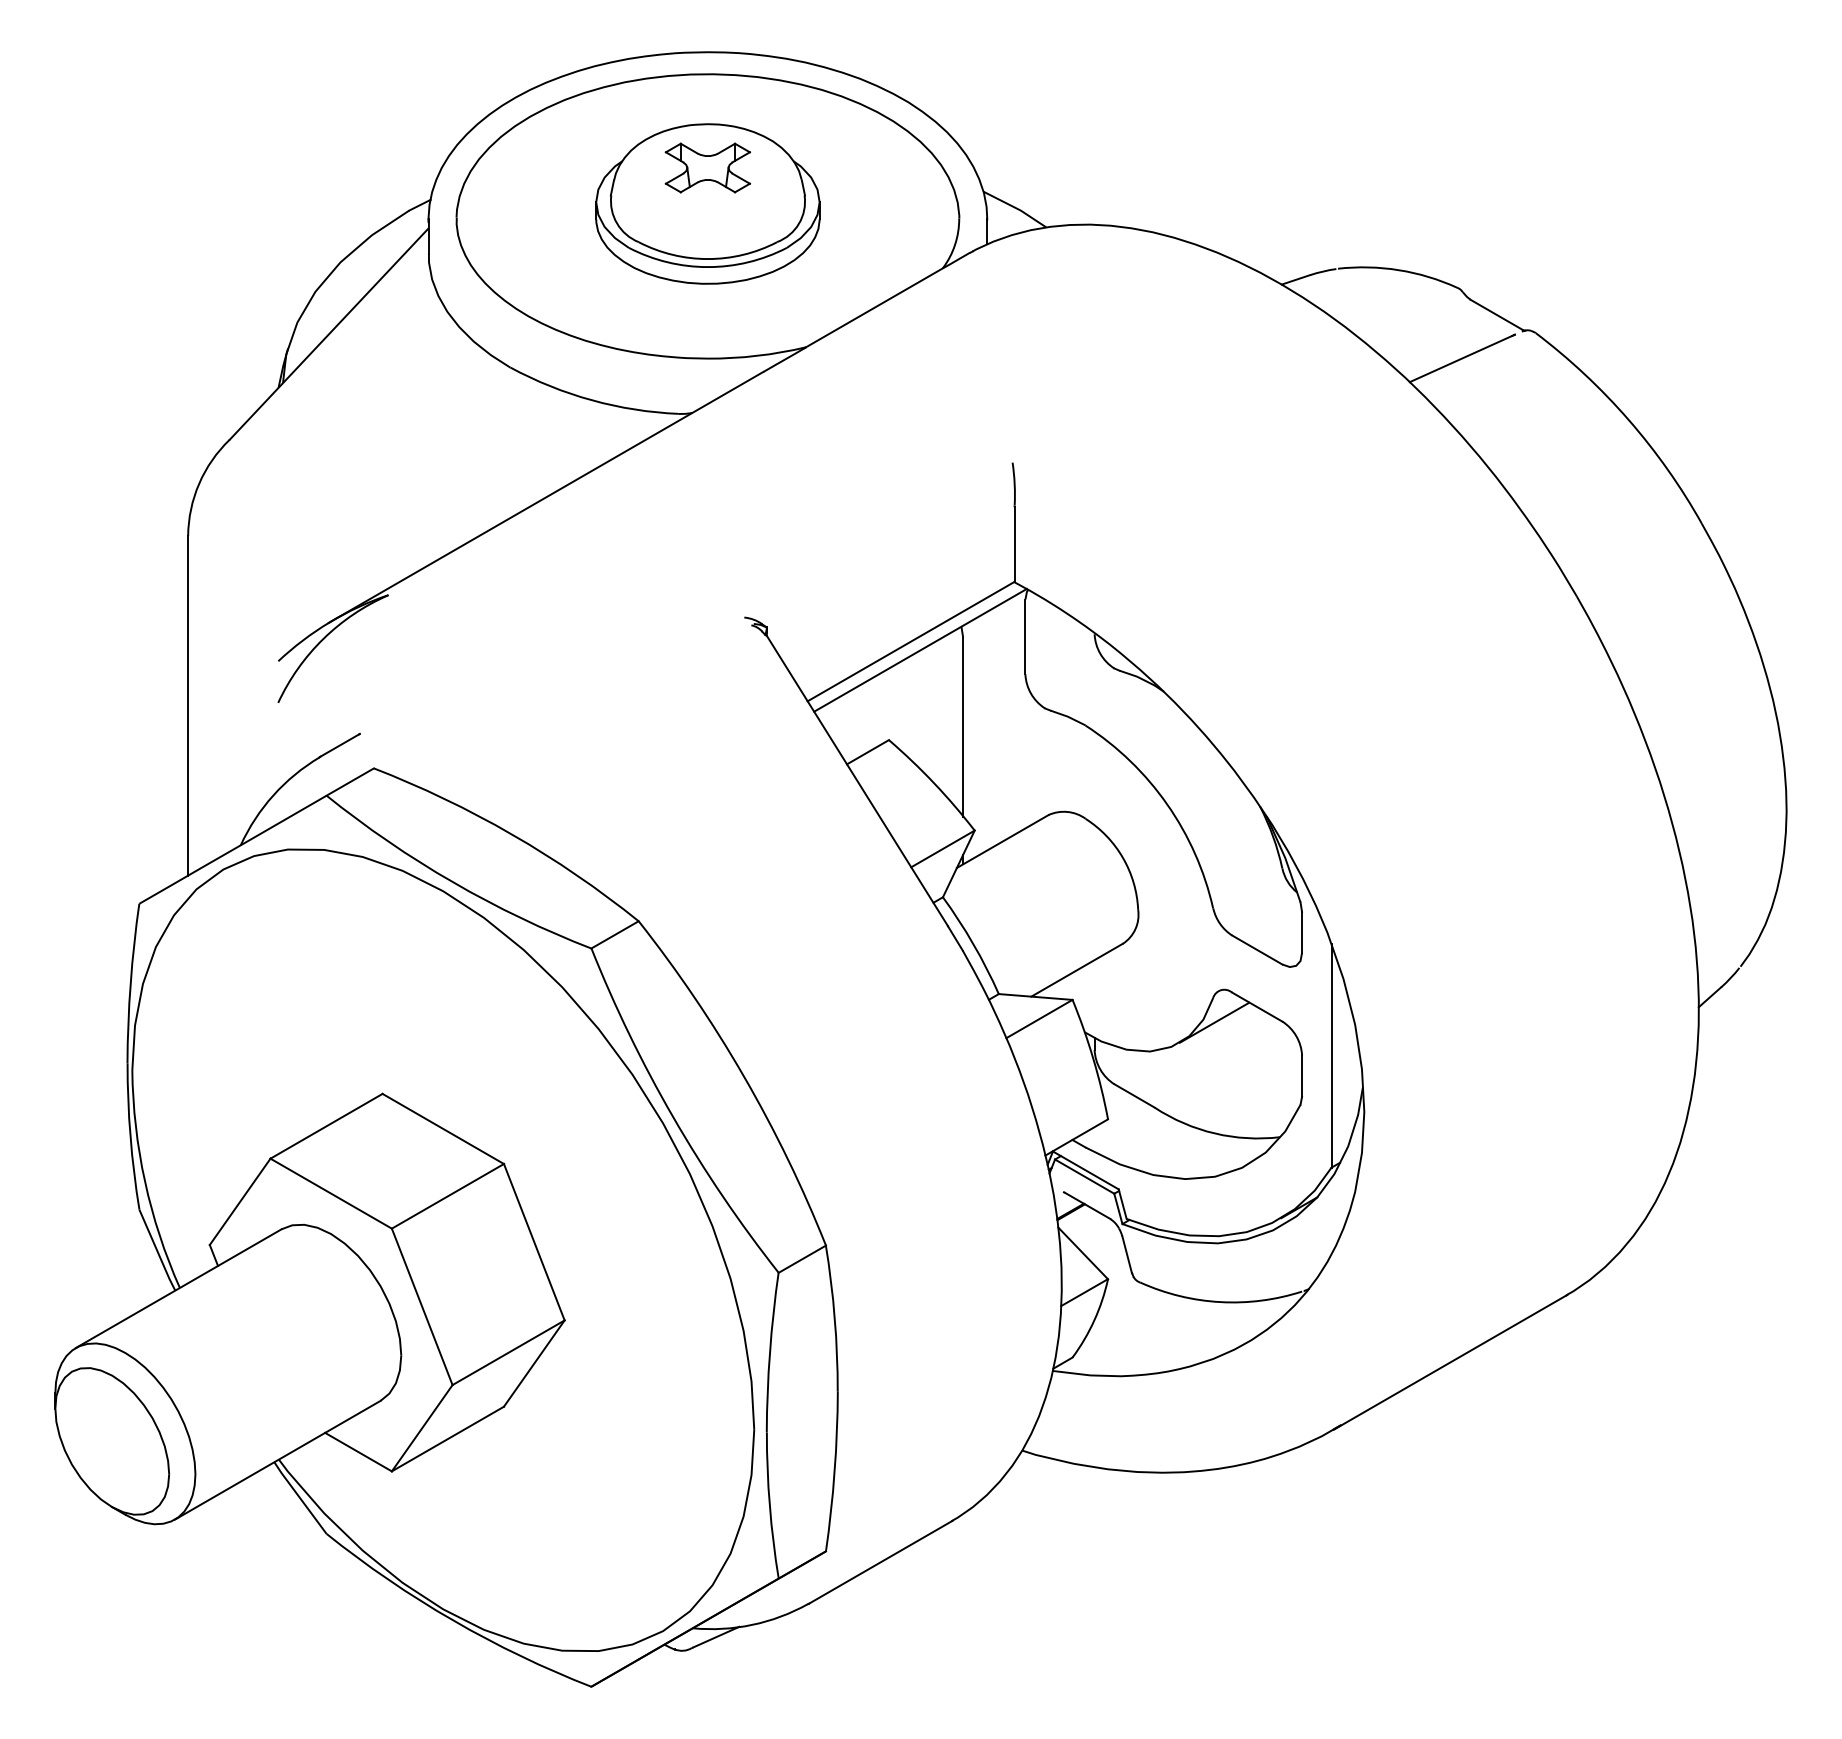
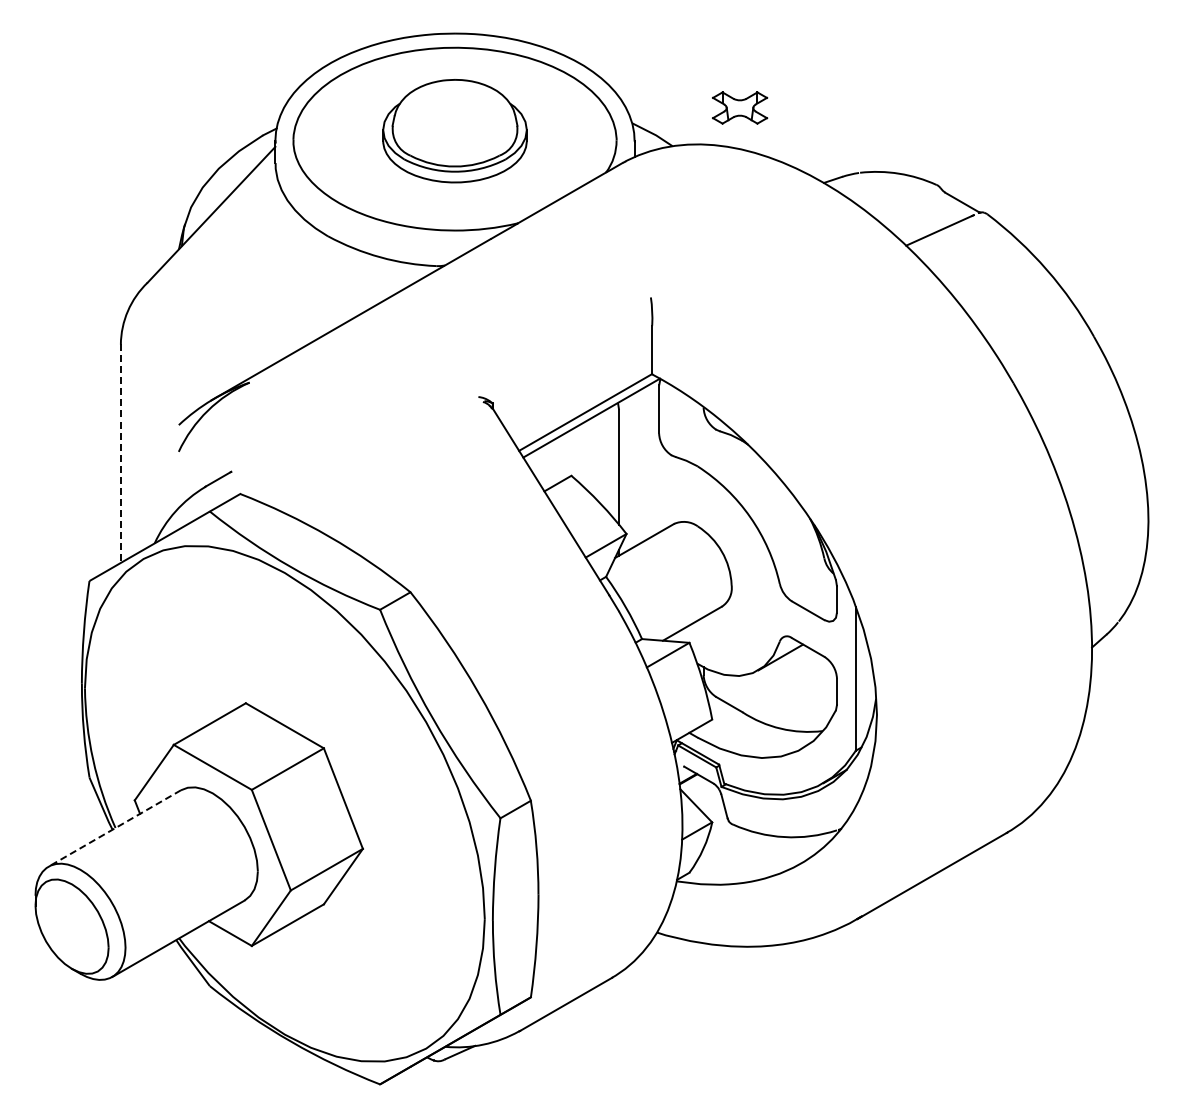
part: (708, 167) -> (740, 107), moved
line: (187, 706) -> (120, 454), solid -> dashed
line: (178, 1288) -> (114, 828), solid -> dashed

